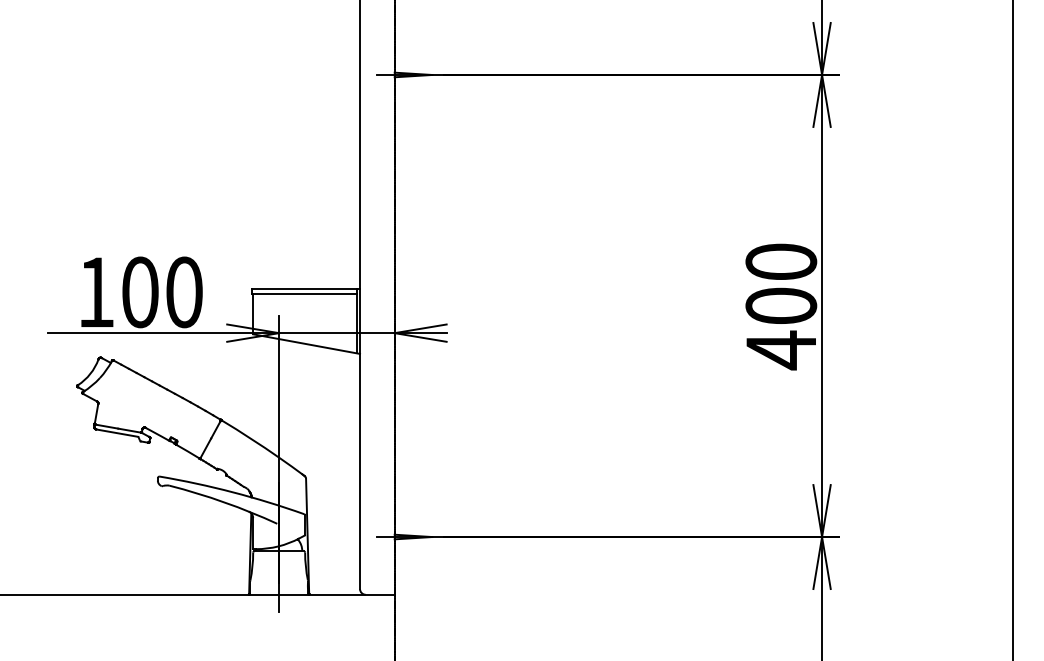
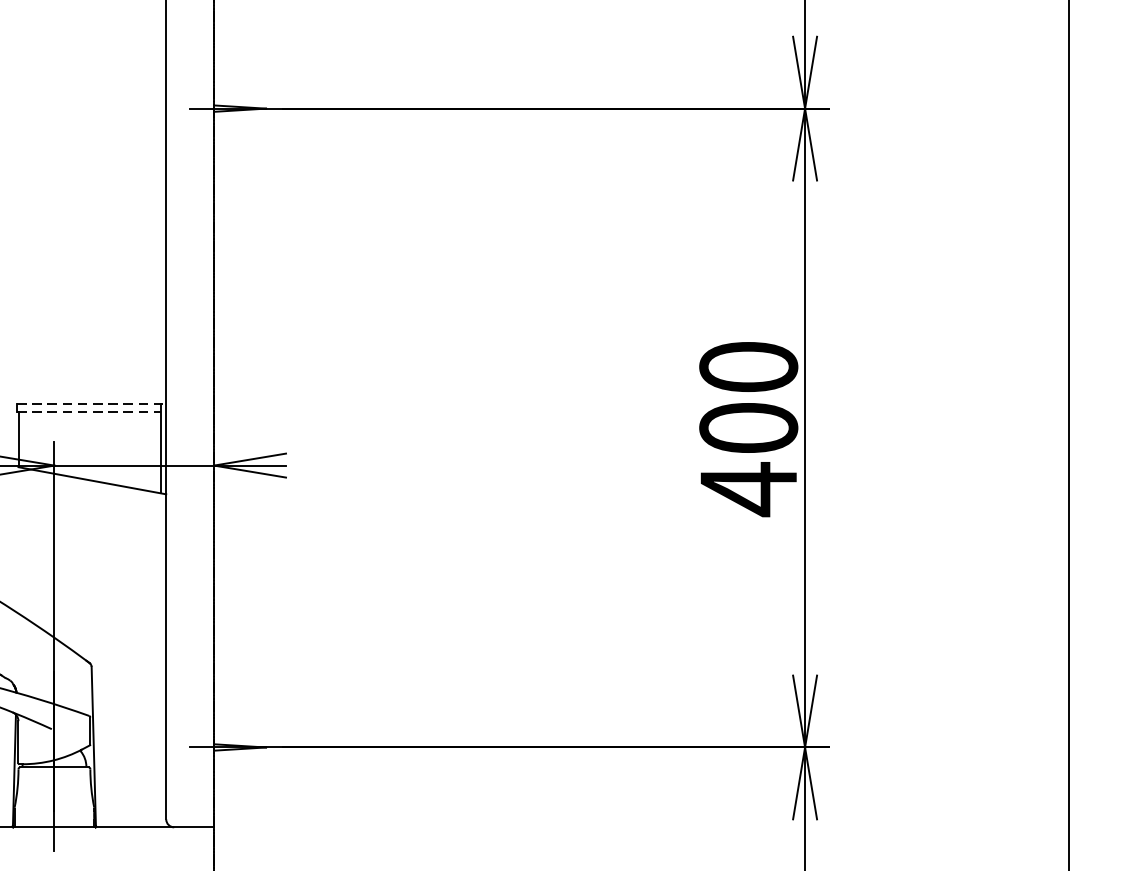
line: (306, 288) -> (92, 403), solid -> dashed
line: (304, 294) -> (89, 412), solid -> dashed

